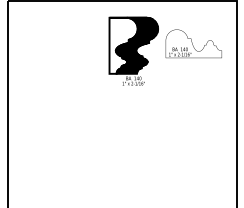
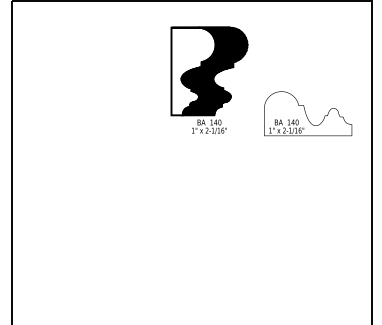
text: (193, 43) -> (307, 113), moved

